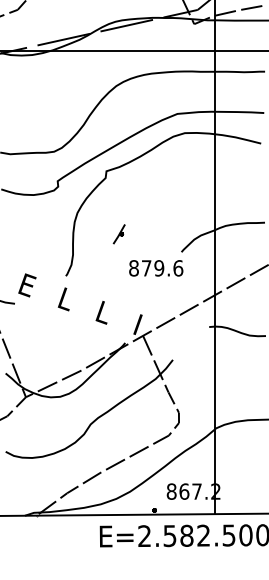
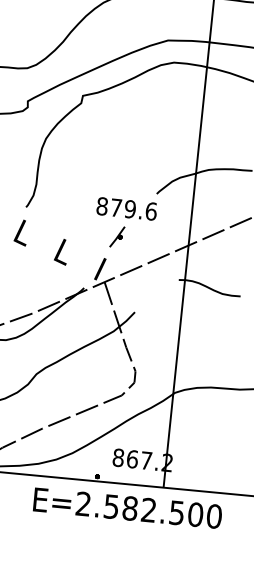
part: (118, 234) -> (116, 237), moved

